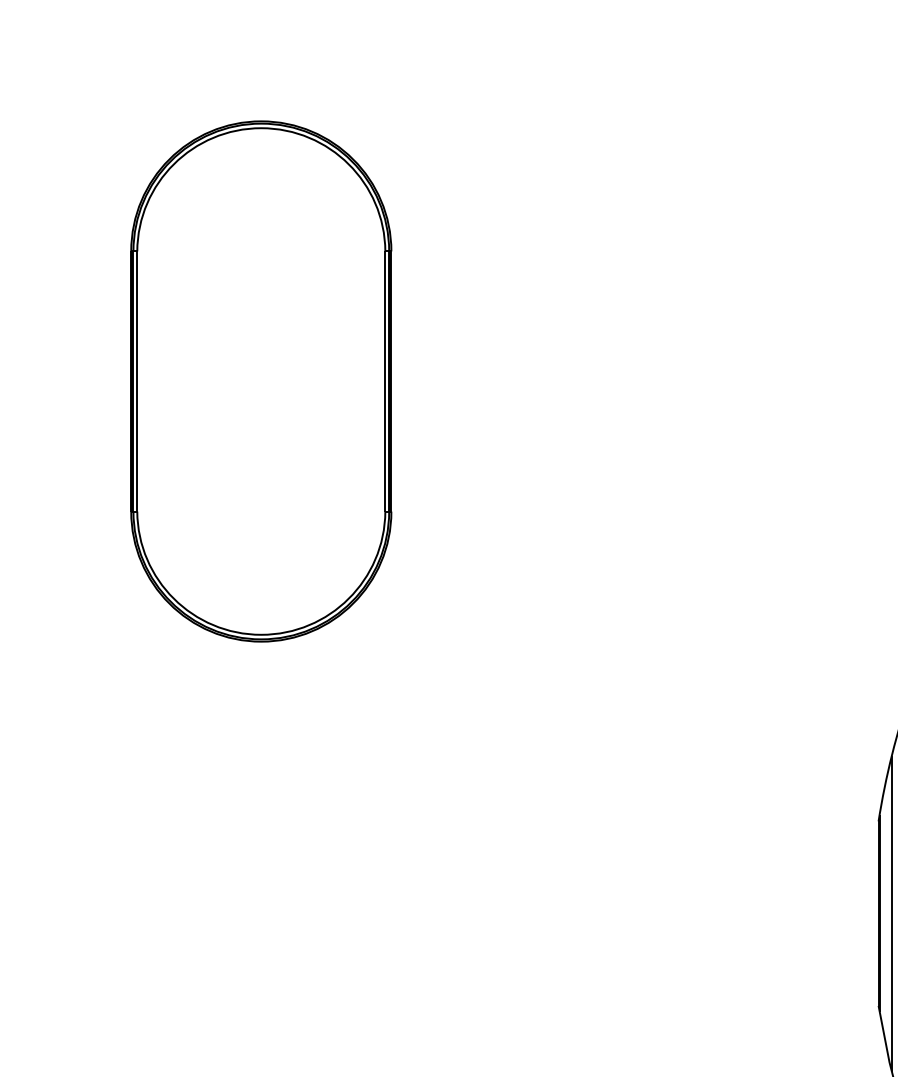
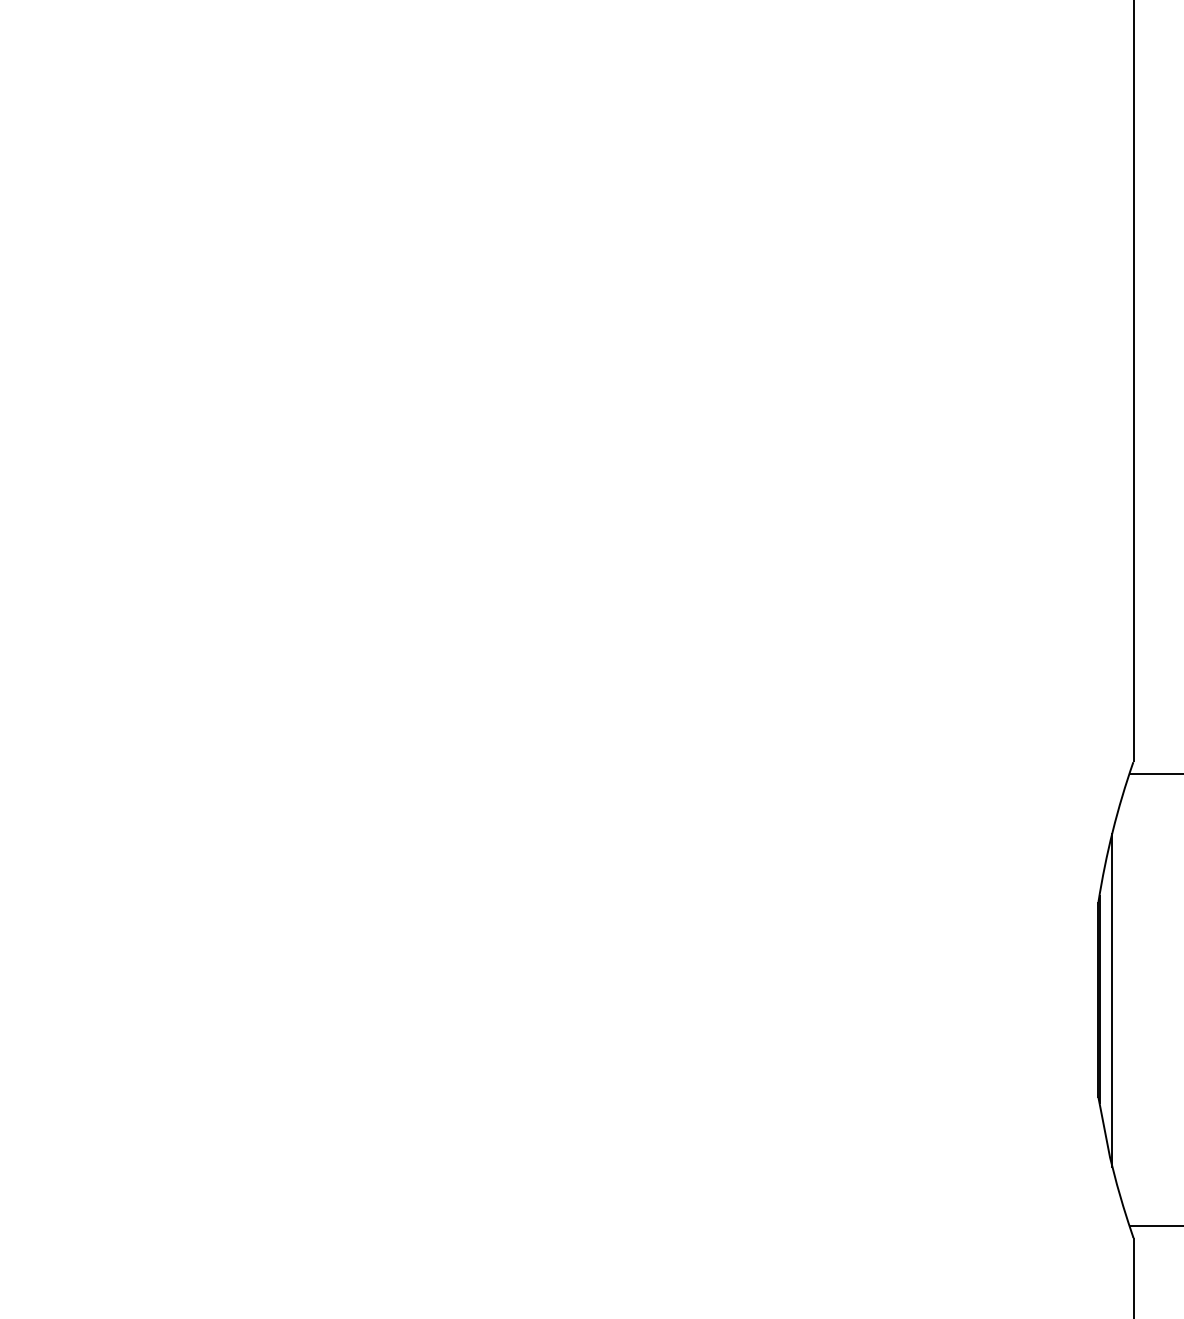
part: (260, 381) -> (443, 435), removed

